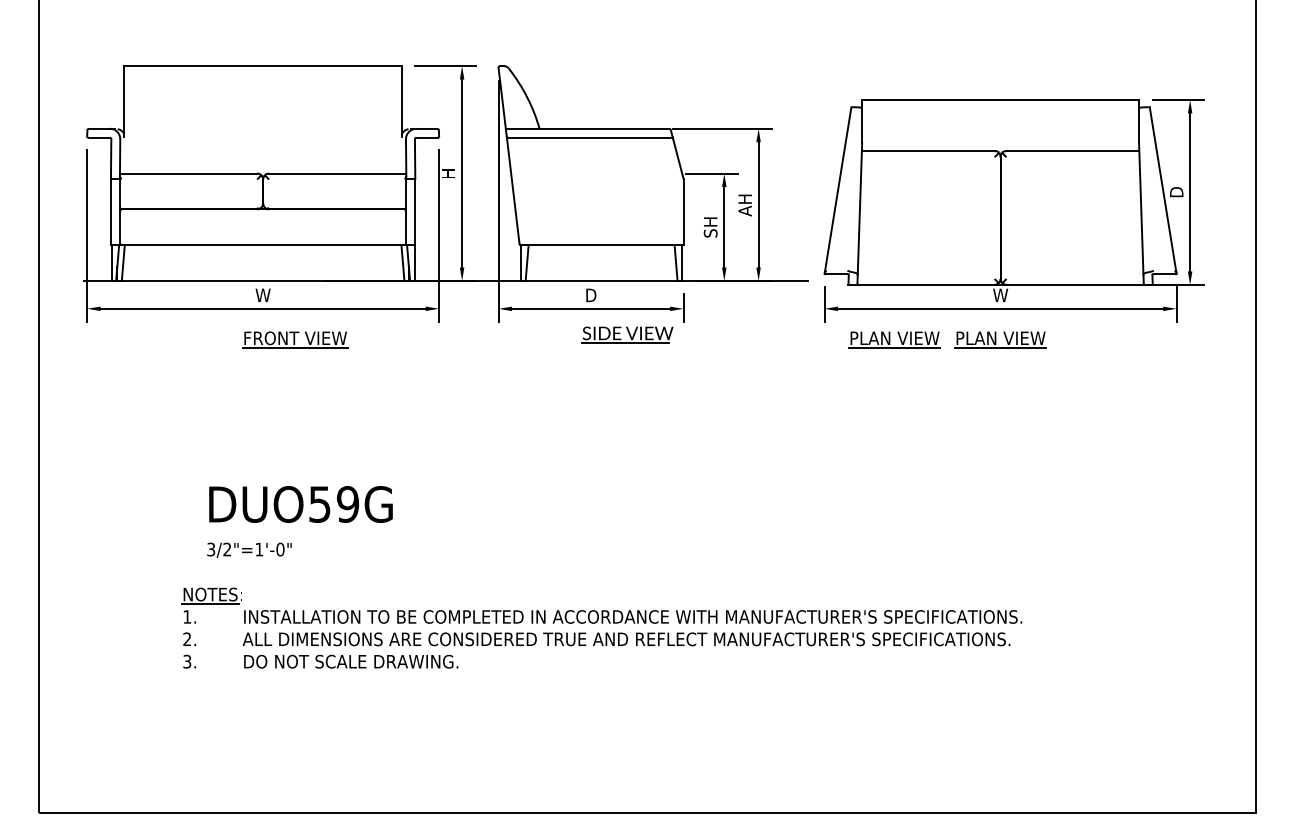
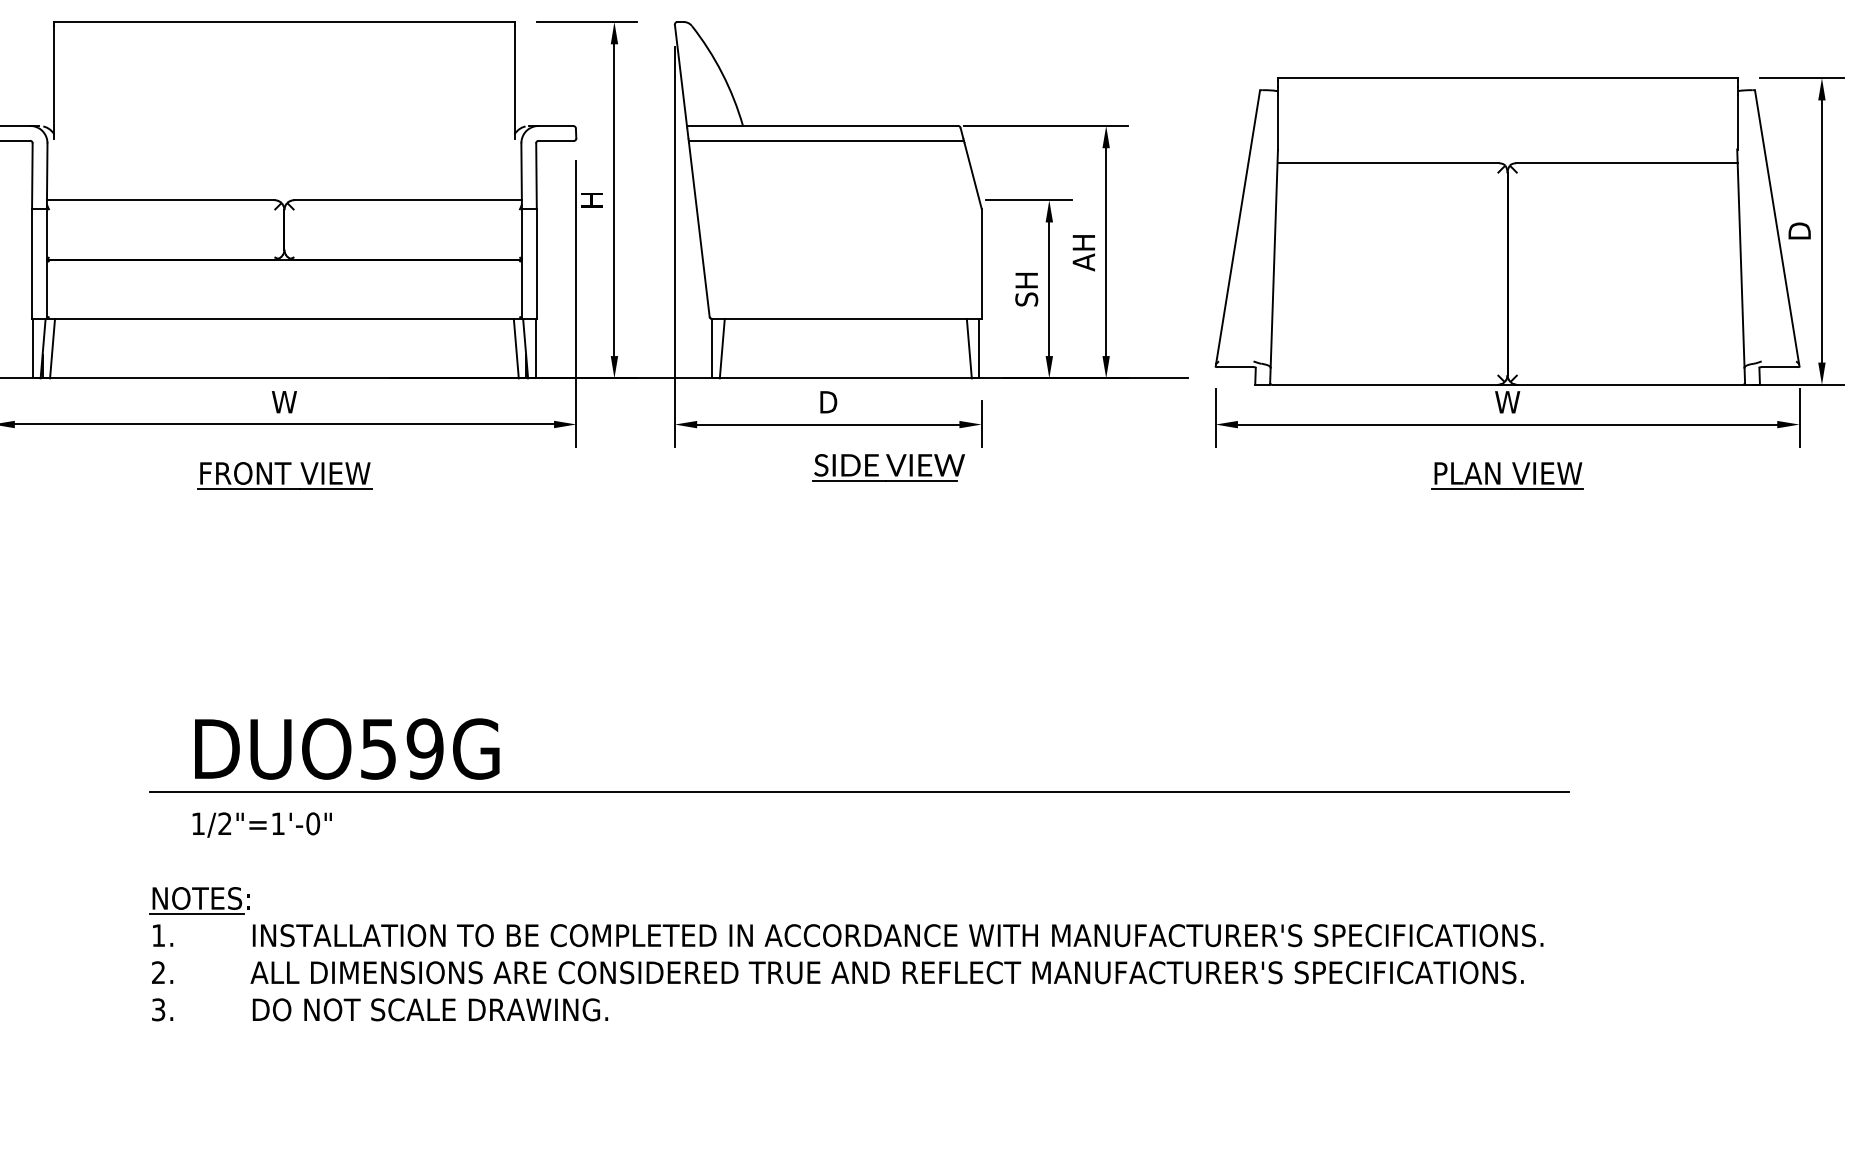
part: (295, 339) -> (285, 475), moved
part: (894, 339) -> (1331, 475), removed
line: (609, 530) -> (858, 792), added
text: (211, 549) -> (198, 823), 3/2"=1'-0" -> 1/2"=1'-0"

